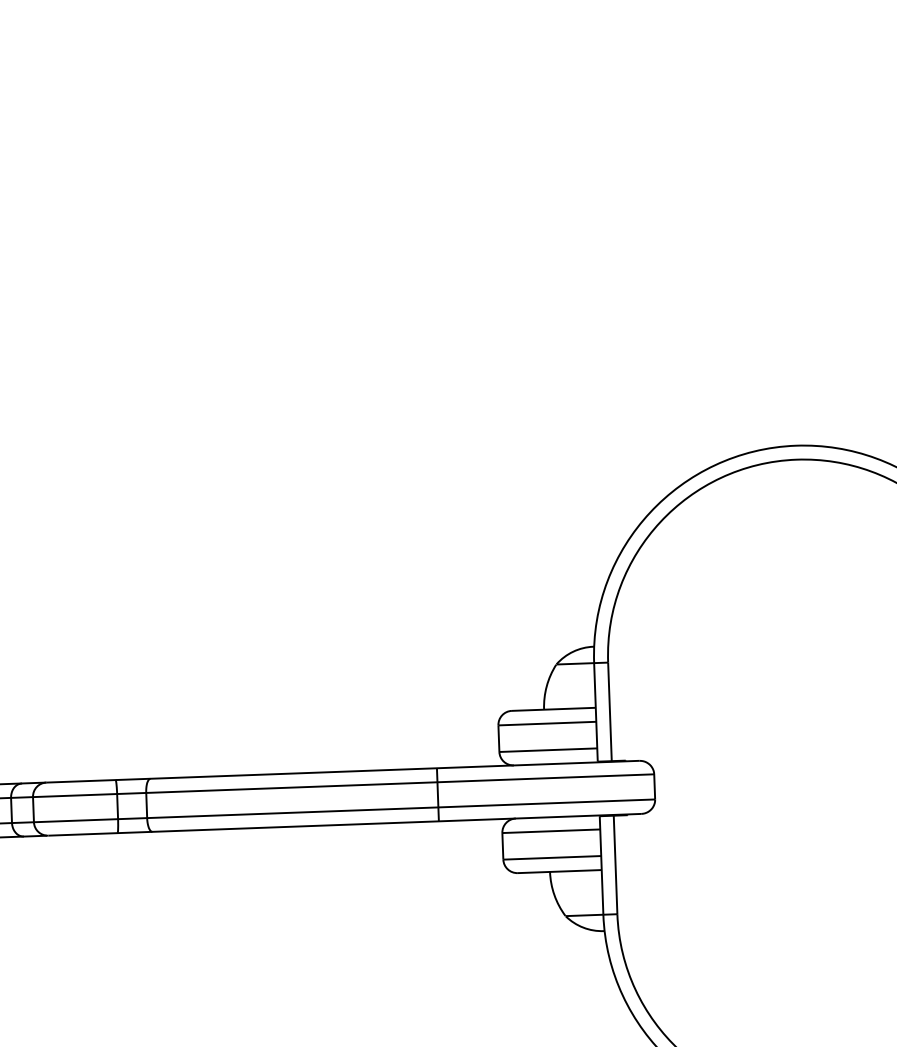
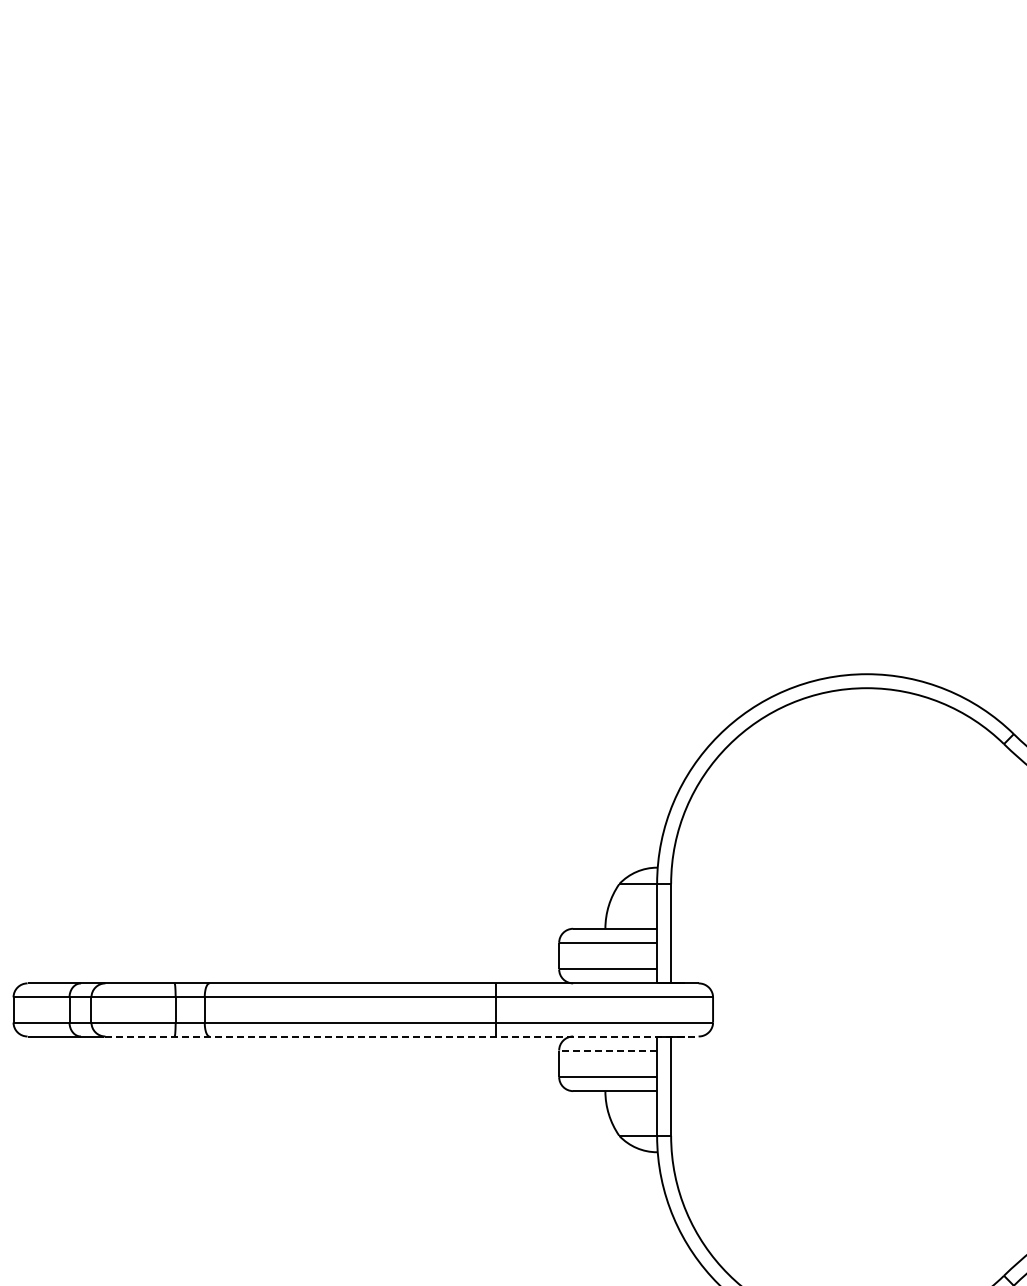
line: (345, 824) -> (402, 1036), solid -> dashed
line: (551, 831) -> (608, 1050), solid -> dashed

